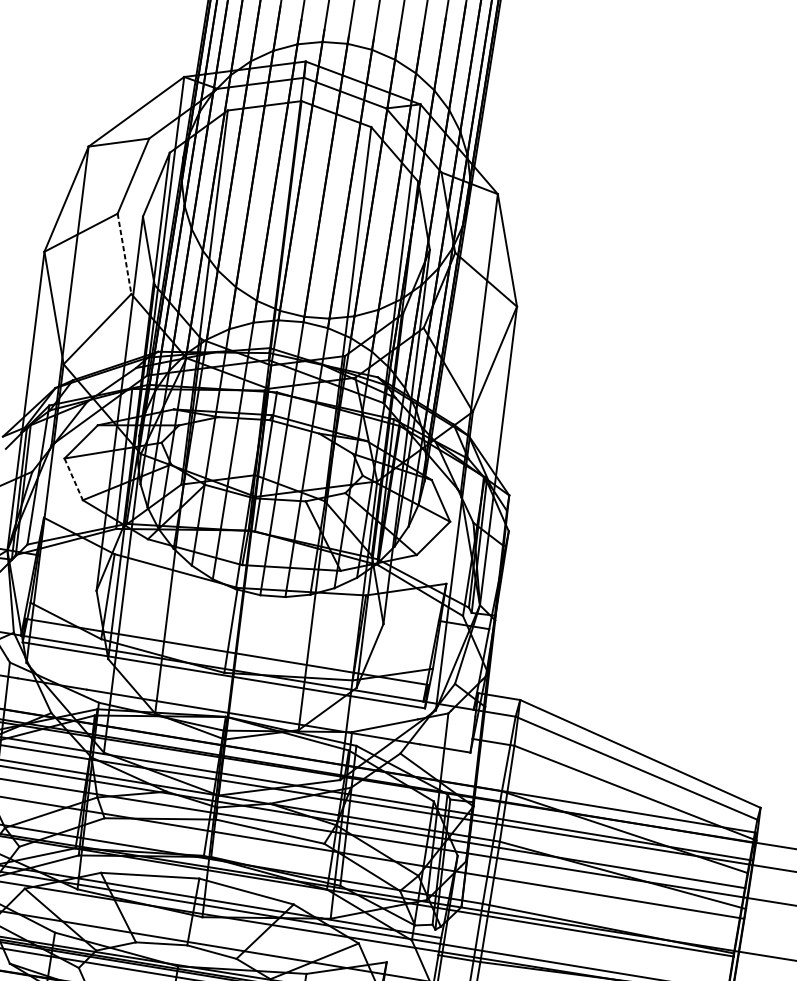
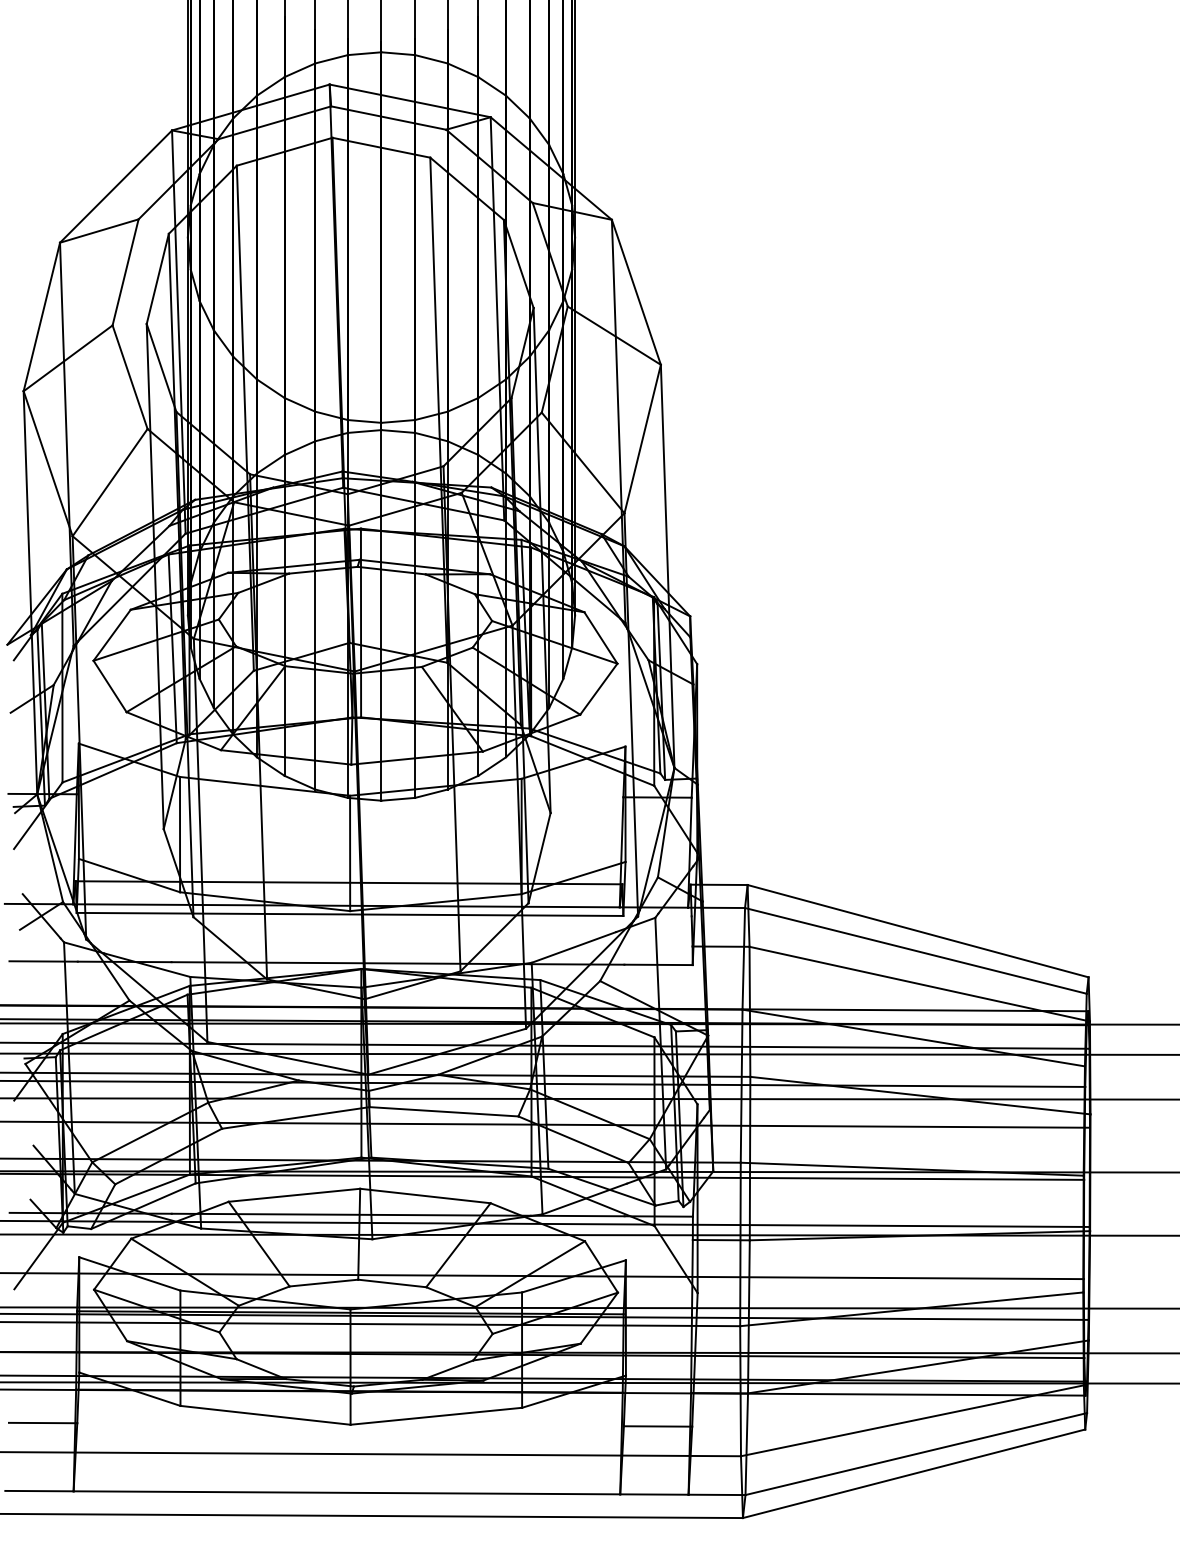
line: (124, 254) -> (130, 377), dashed -> solid
line: (74, 479) -> (110, 686), dashed -> solid

